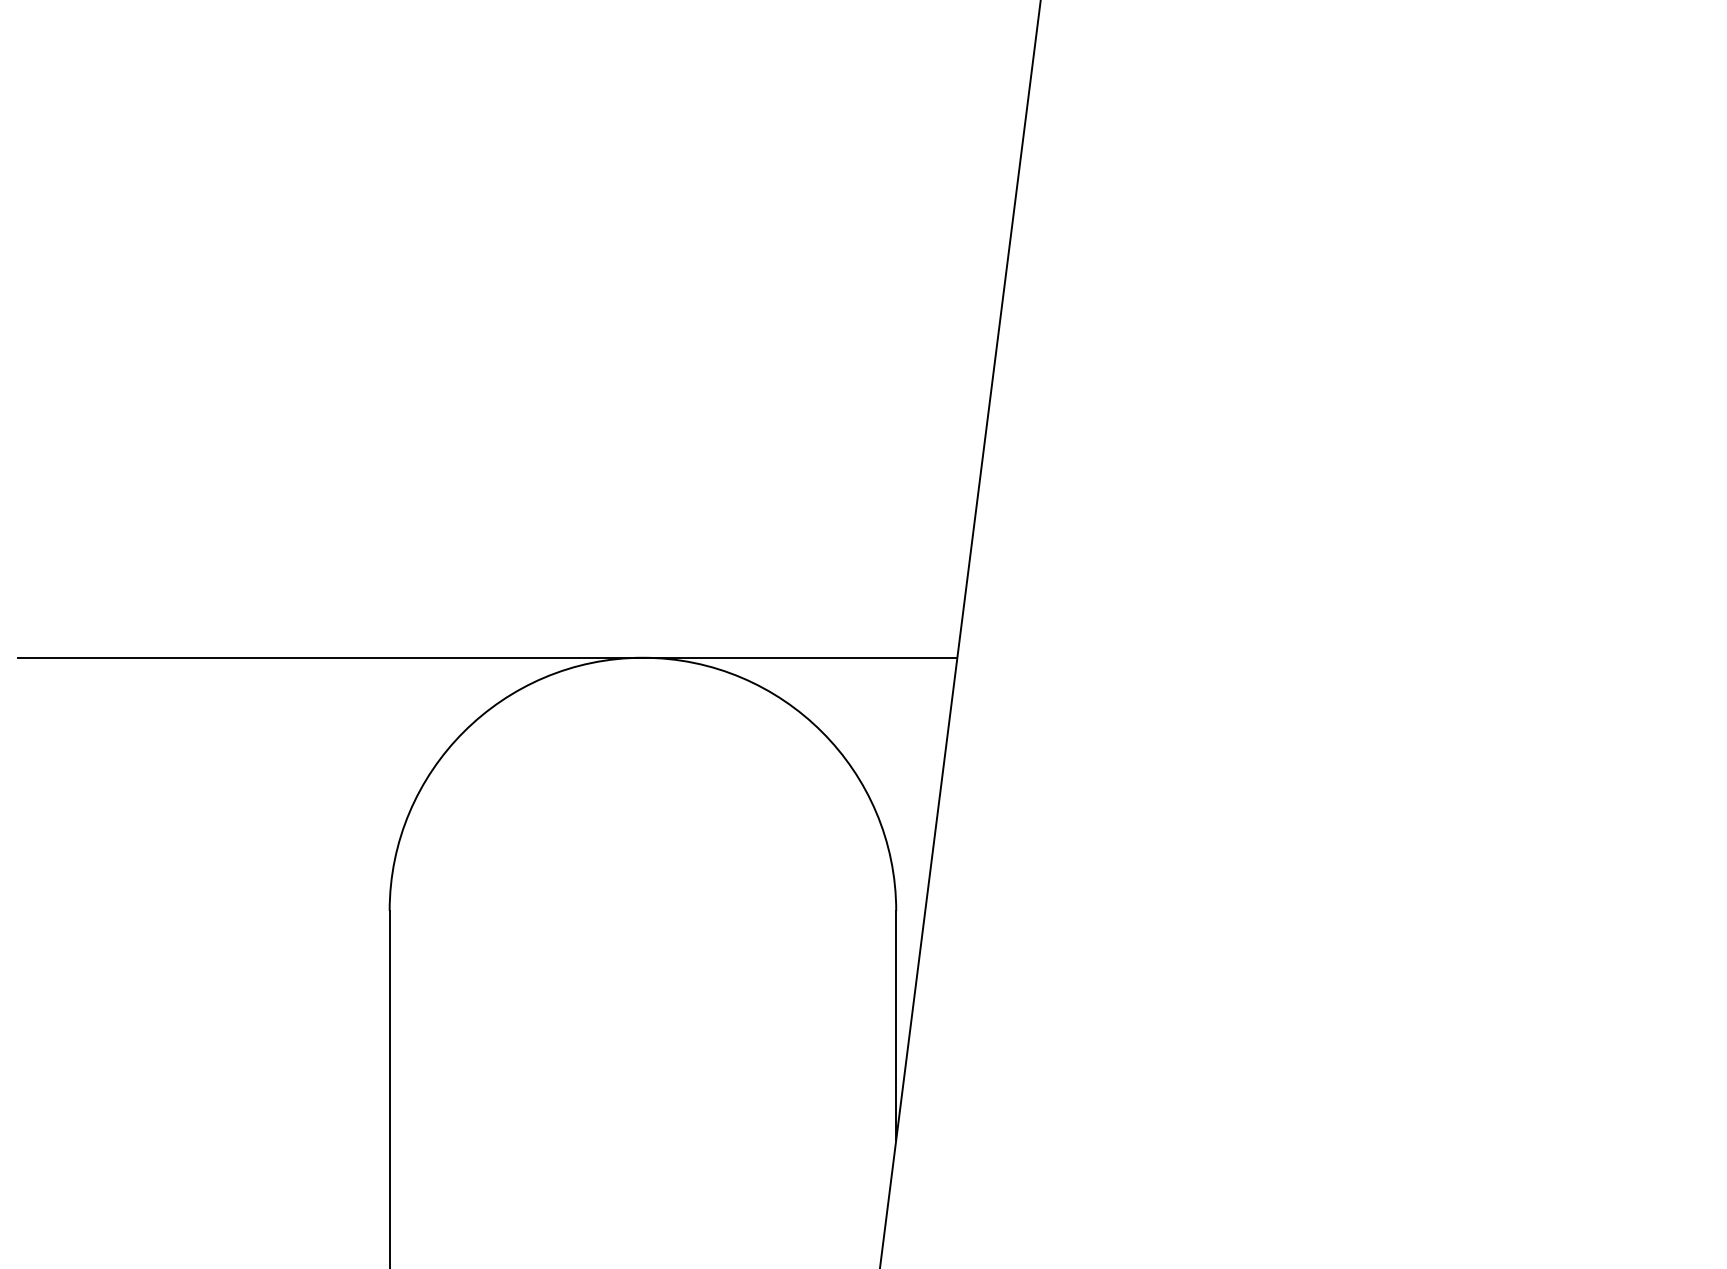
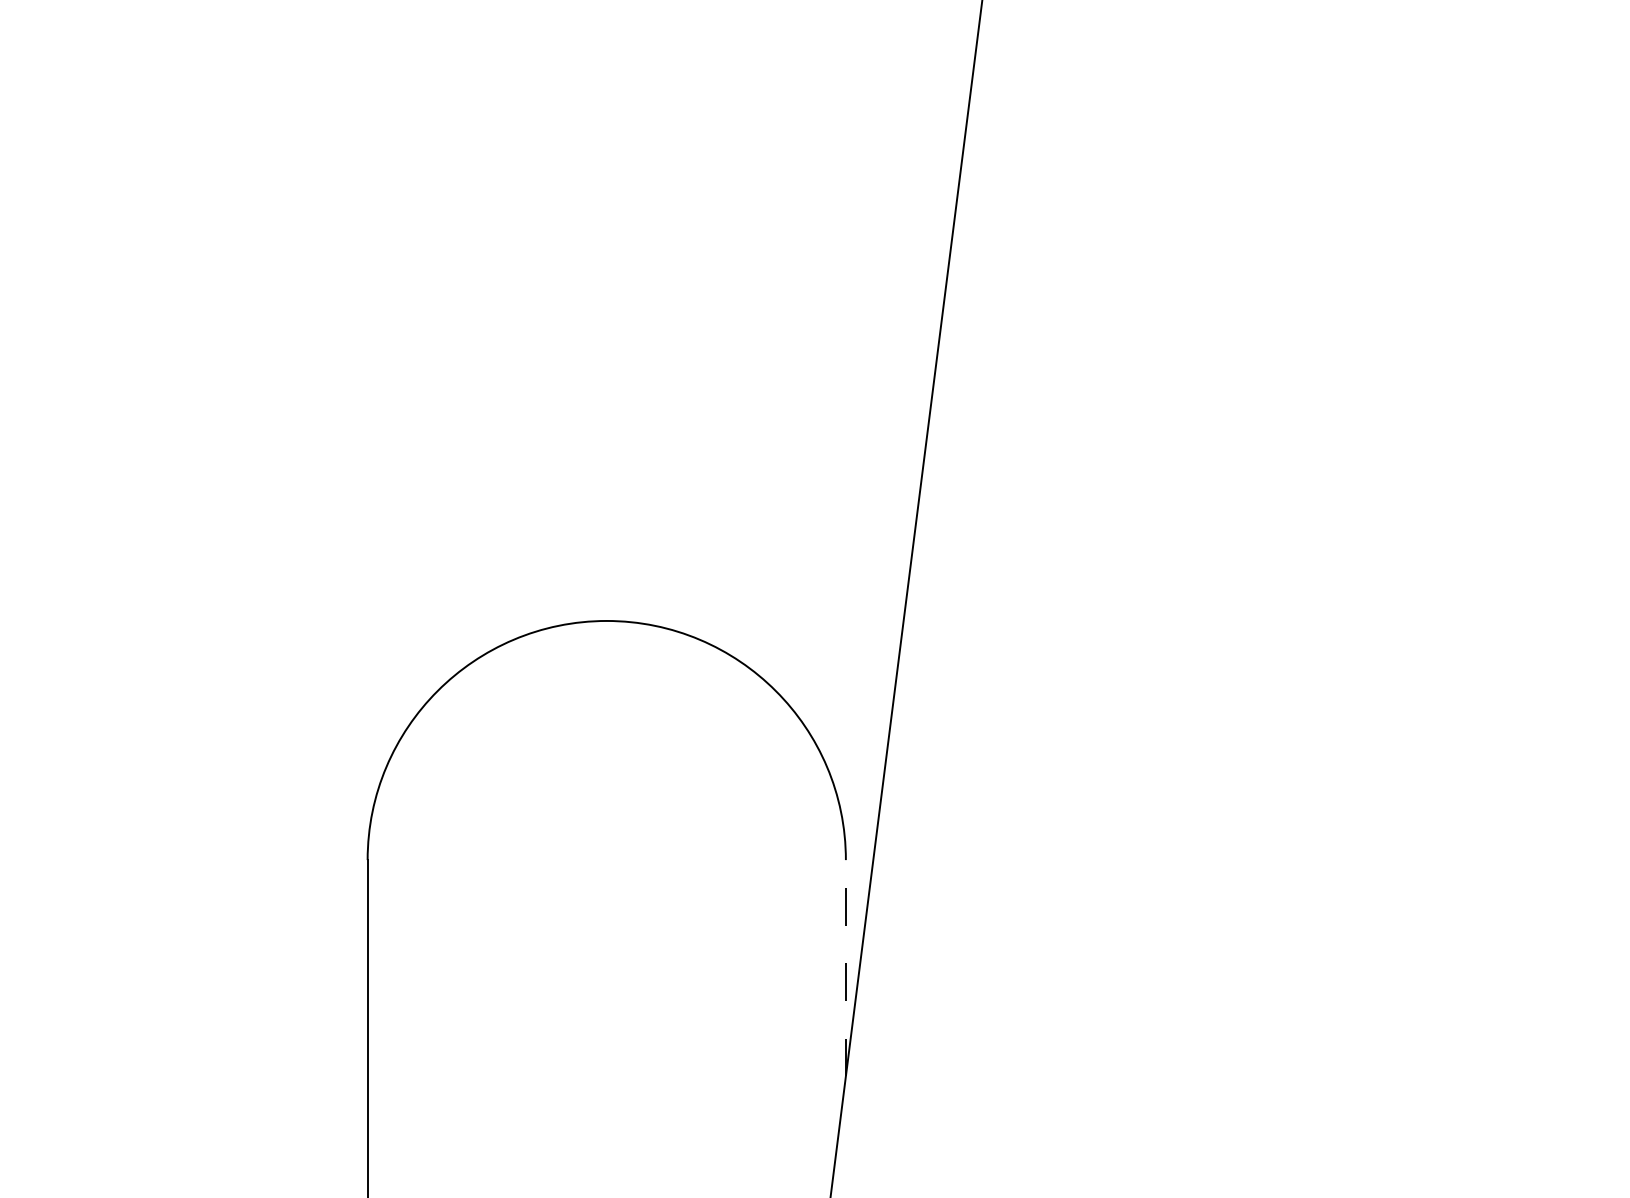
line: (488, 657) -> (460, 620), removed
line: (895, 1024) -> (845, 967), solid -> dashed

